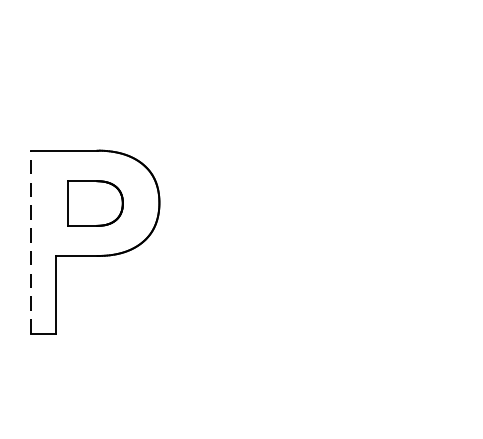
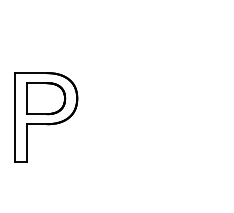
part: (96, 202) -> (46, 98), size x1.43
line: (30, 240) -> (14, 116), dashed -> solid

